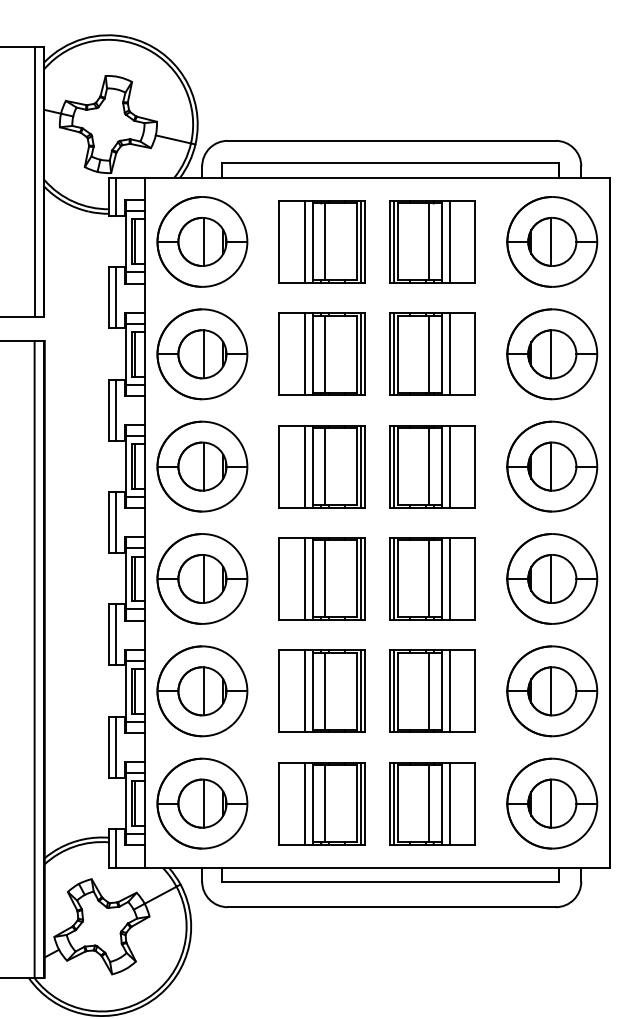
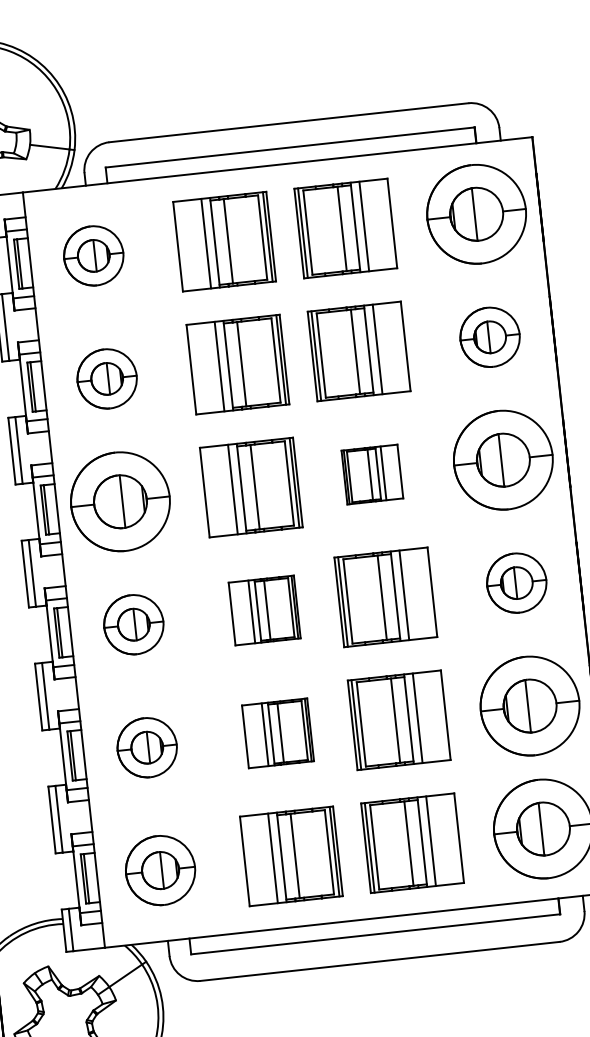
part: (202, 241) -> (93, 255), size x0.6
part: (202, 354) -> (107, 379), size x0.6
part: (552, 354) -> (490, 337), size x0.6
part: (432, 466) -> (372, 474), size x0.6
part: (202, 578) -> (133, 624), size x0.6
part: (321, 578) -> (264, 610), size x0.7
part: (552, 578) -> (516, 582), size x0.6
part: (321, 690) -> (277, 732), size x0.7
part: (202, 691) -> (147, 747), size x0.6
part: (202, 803) -> (160, 870), size x0.7

